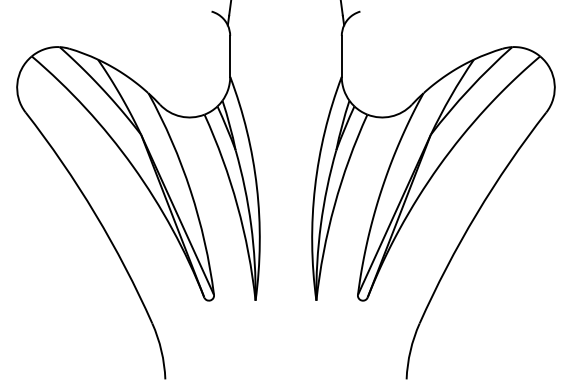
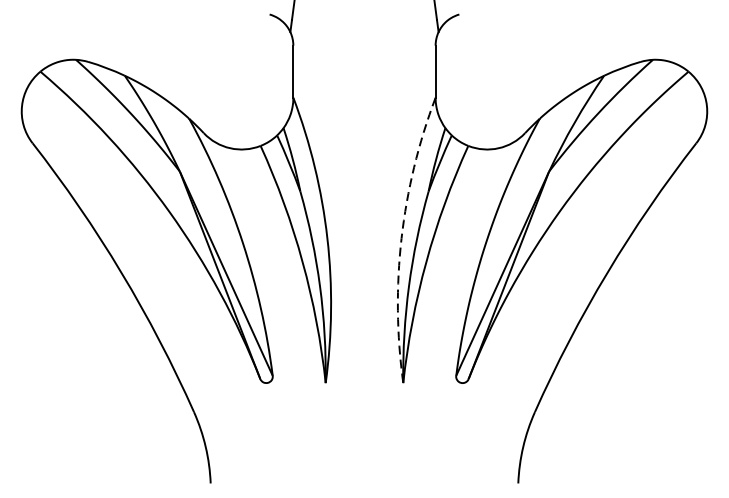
arc: (315, 187) -> (402, 238), solid -> dashed

